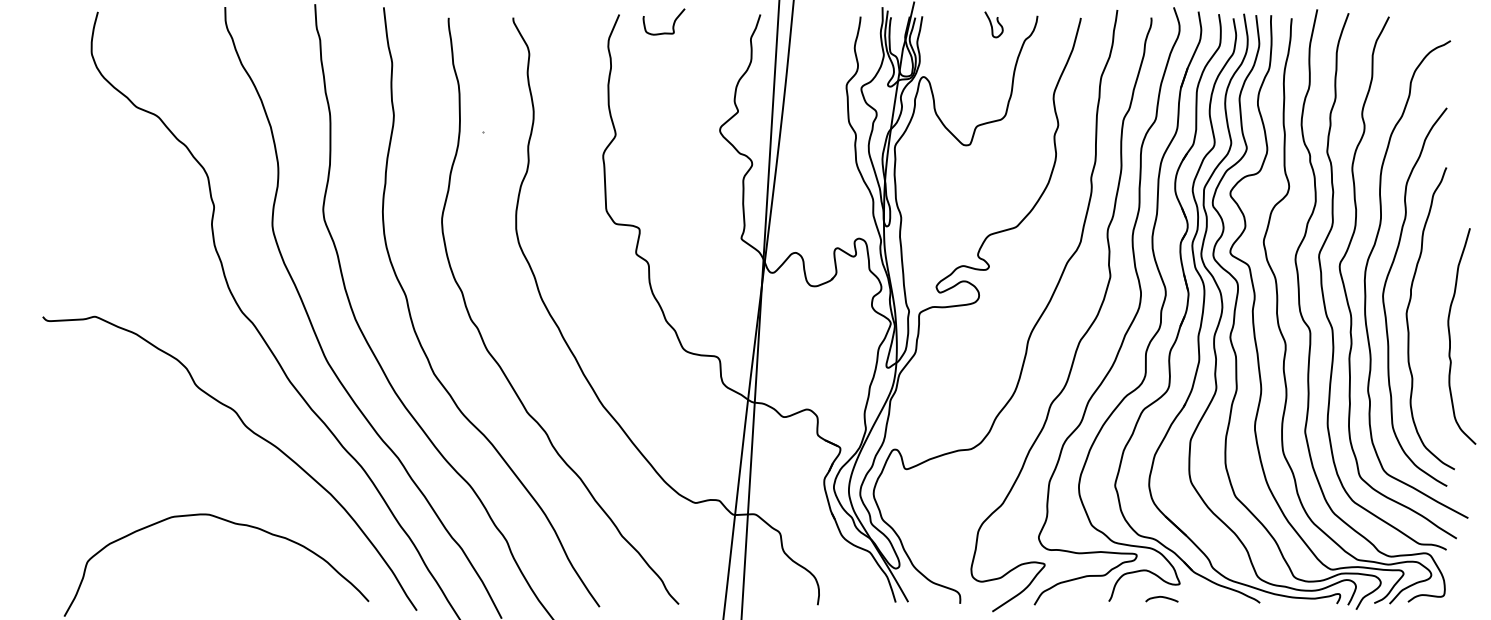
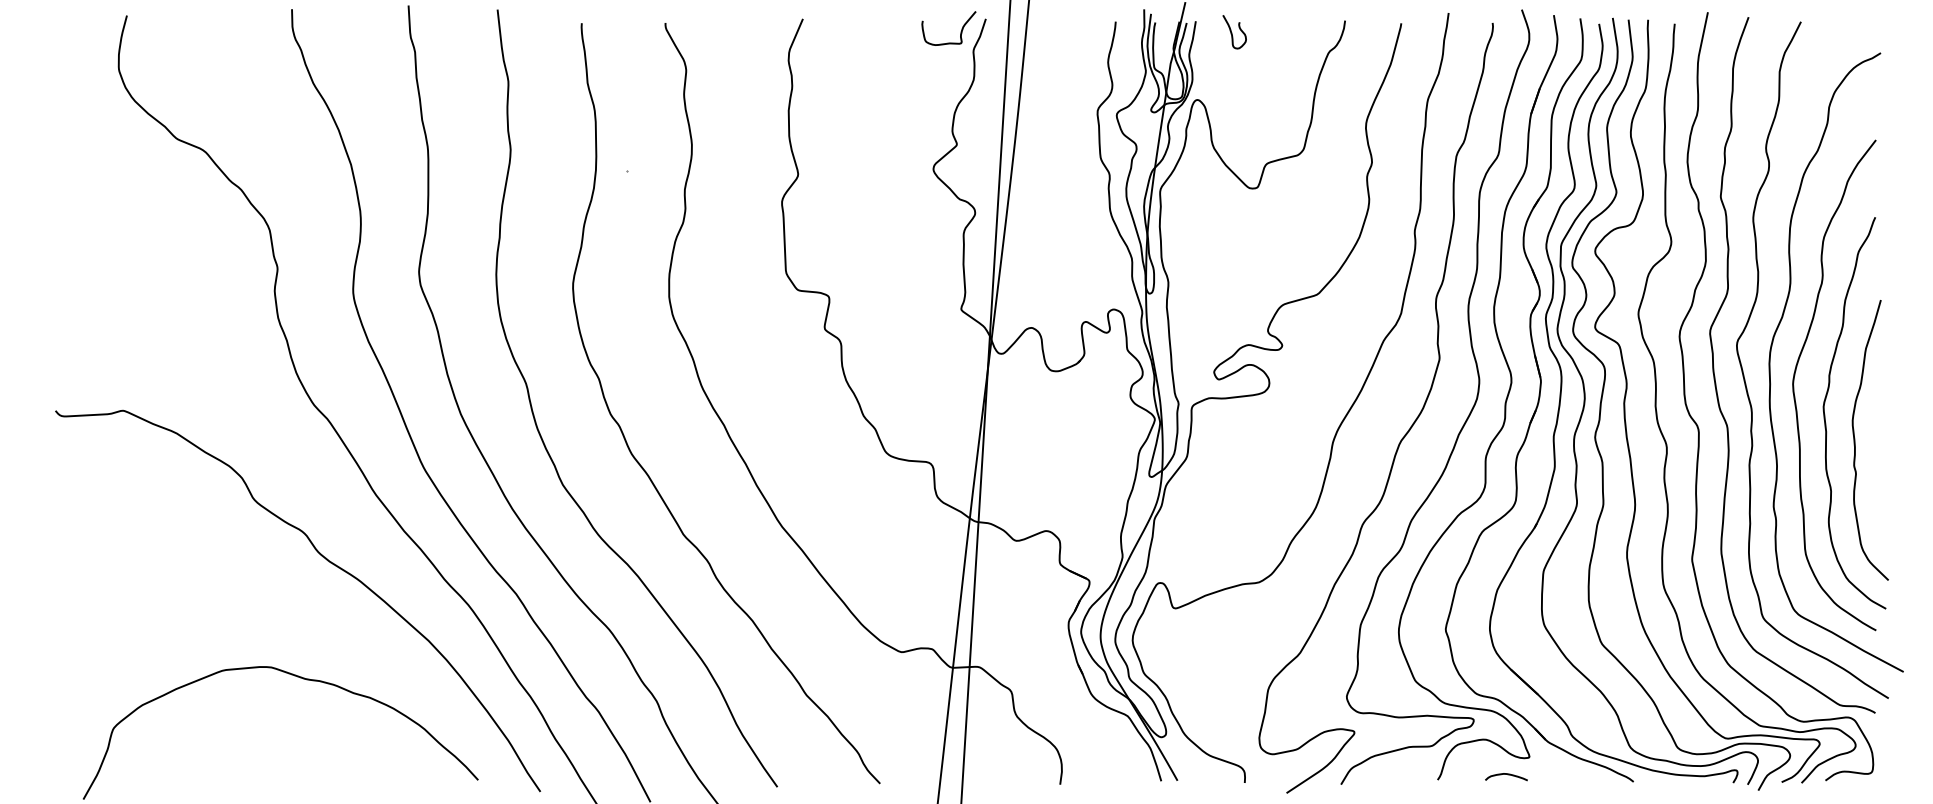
curve: (672, 24) -> (960, 31), moved
curve: (992, 25) -> (1232, 32), moved
curve: (1450, 336) -> (1855, 440), moved

